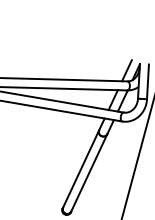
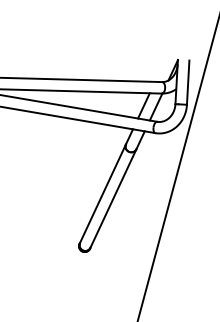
line: (127, 70) -> (161, 68), removed

